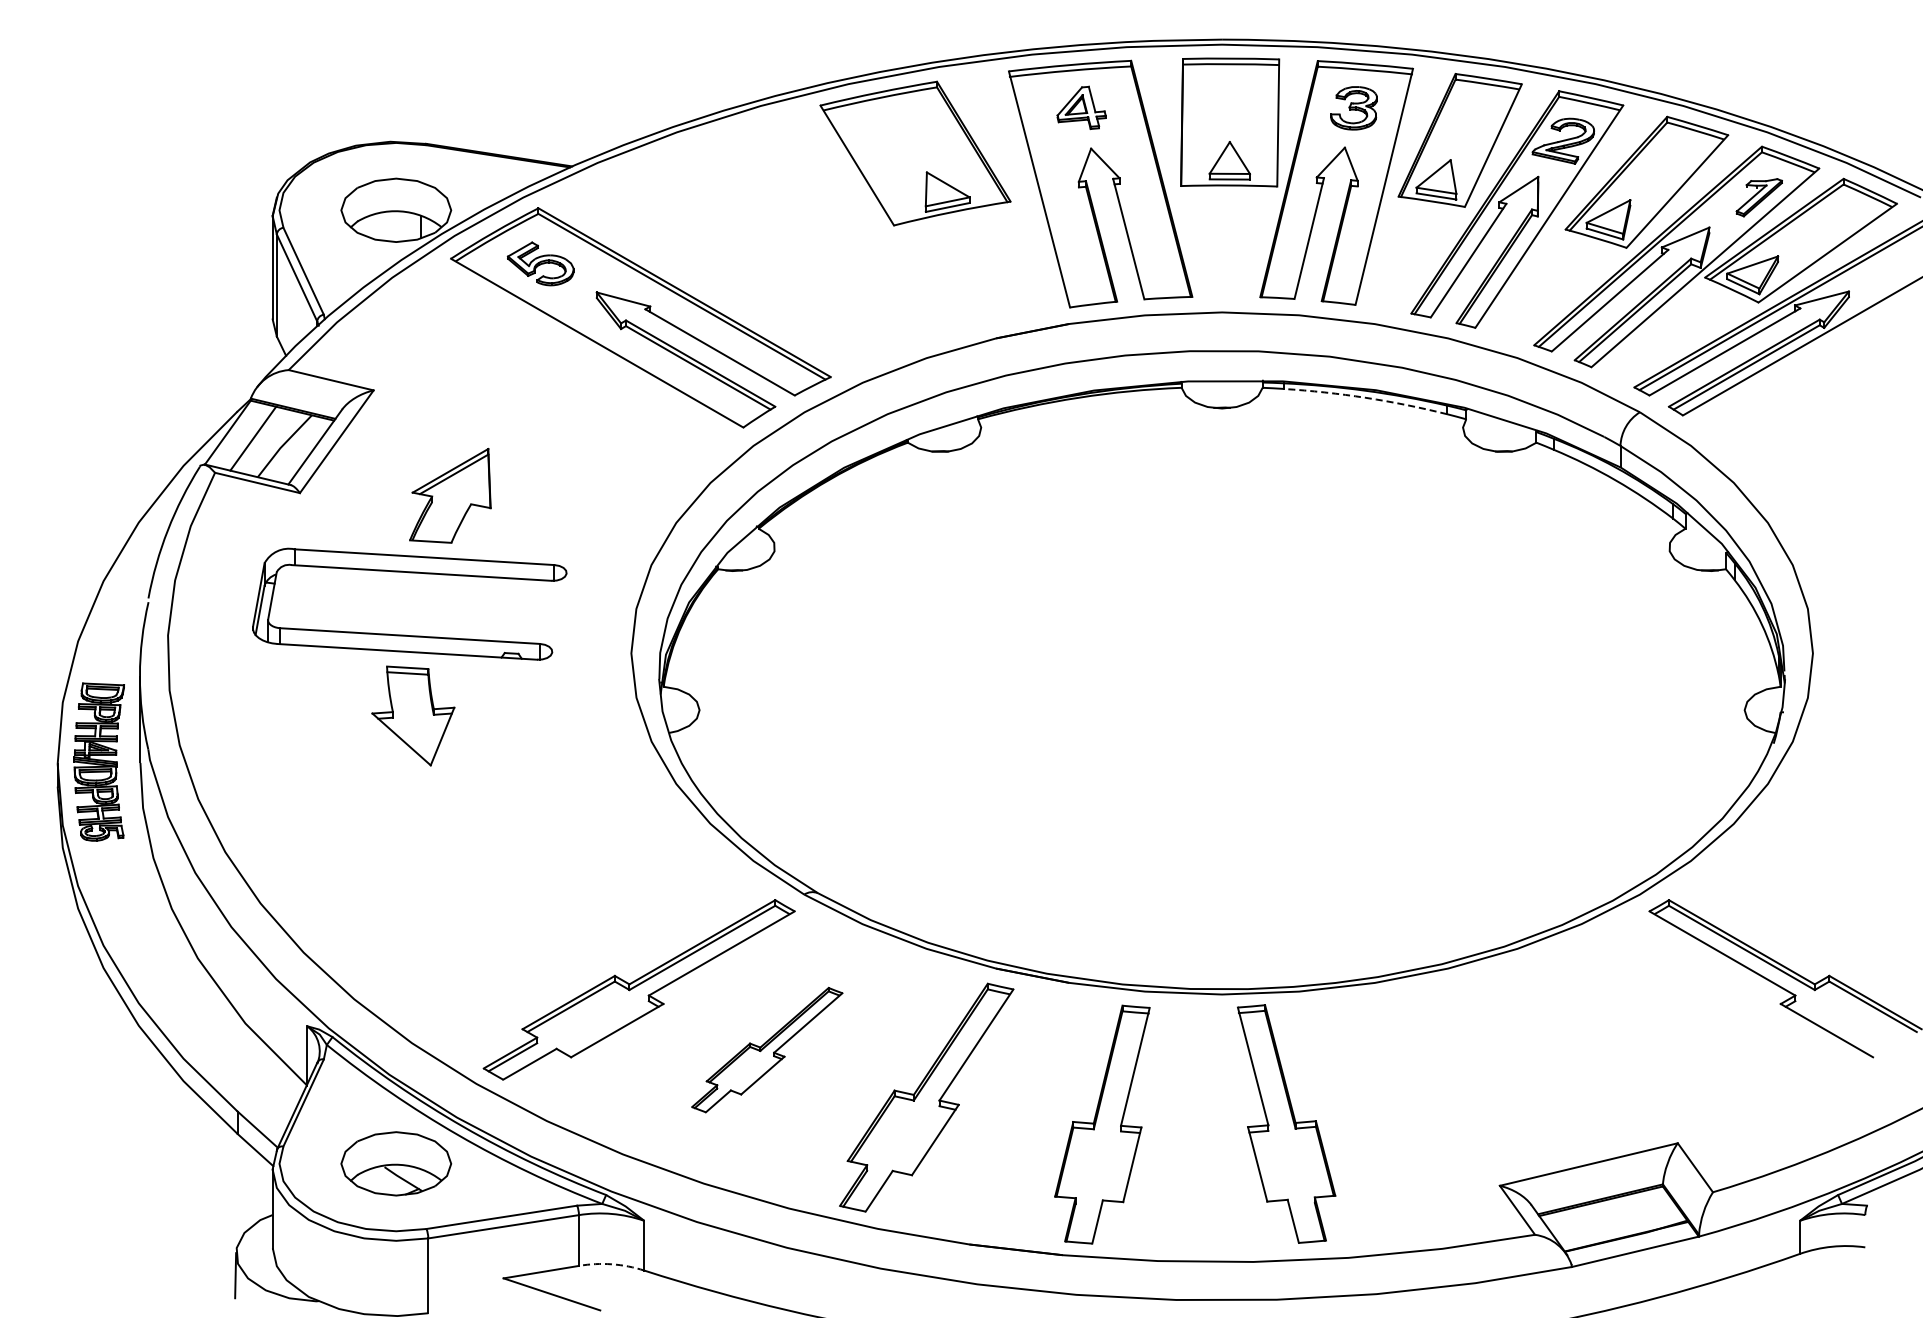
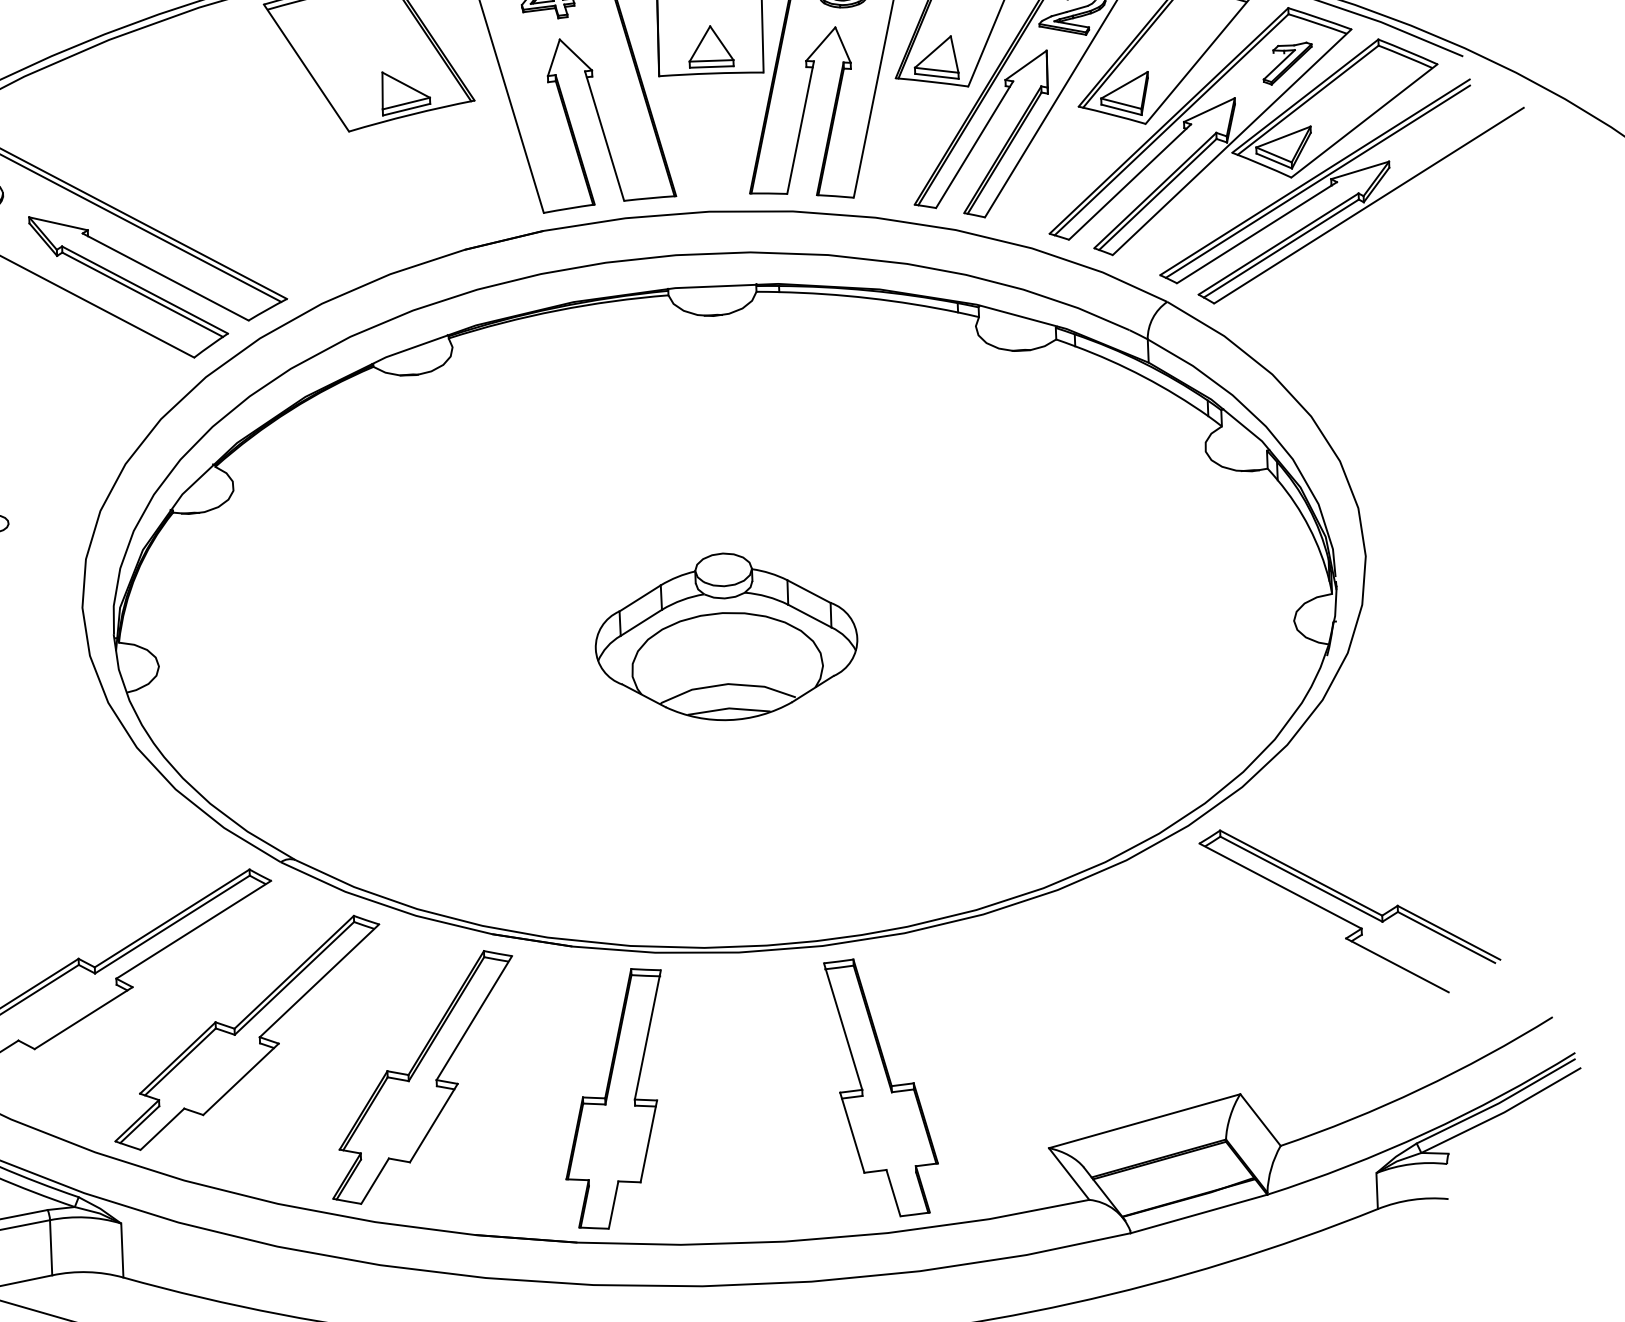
arc: (1365, 397) -> (868, 297), dashed -> solid
part: (1221, 703) -> (725, 636), added
part: (767, 1049) -> (247, 1032), size x1.67
part: (1286, 1123) -> (881, 1087), moved
arc: (611, 1264) -> (87, 1272), dashed -> solid

